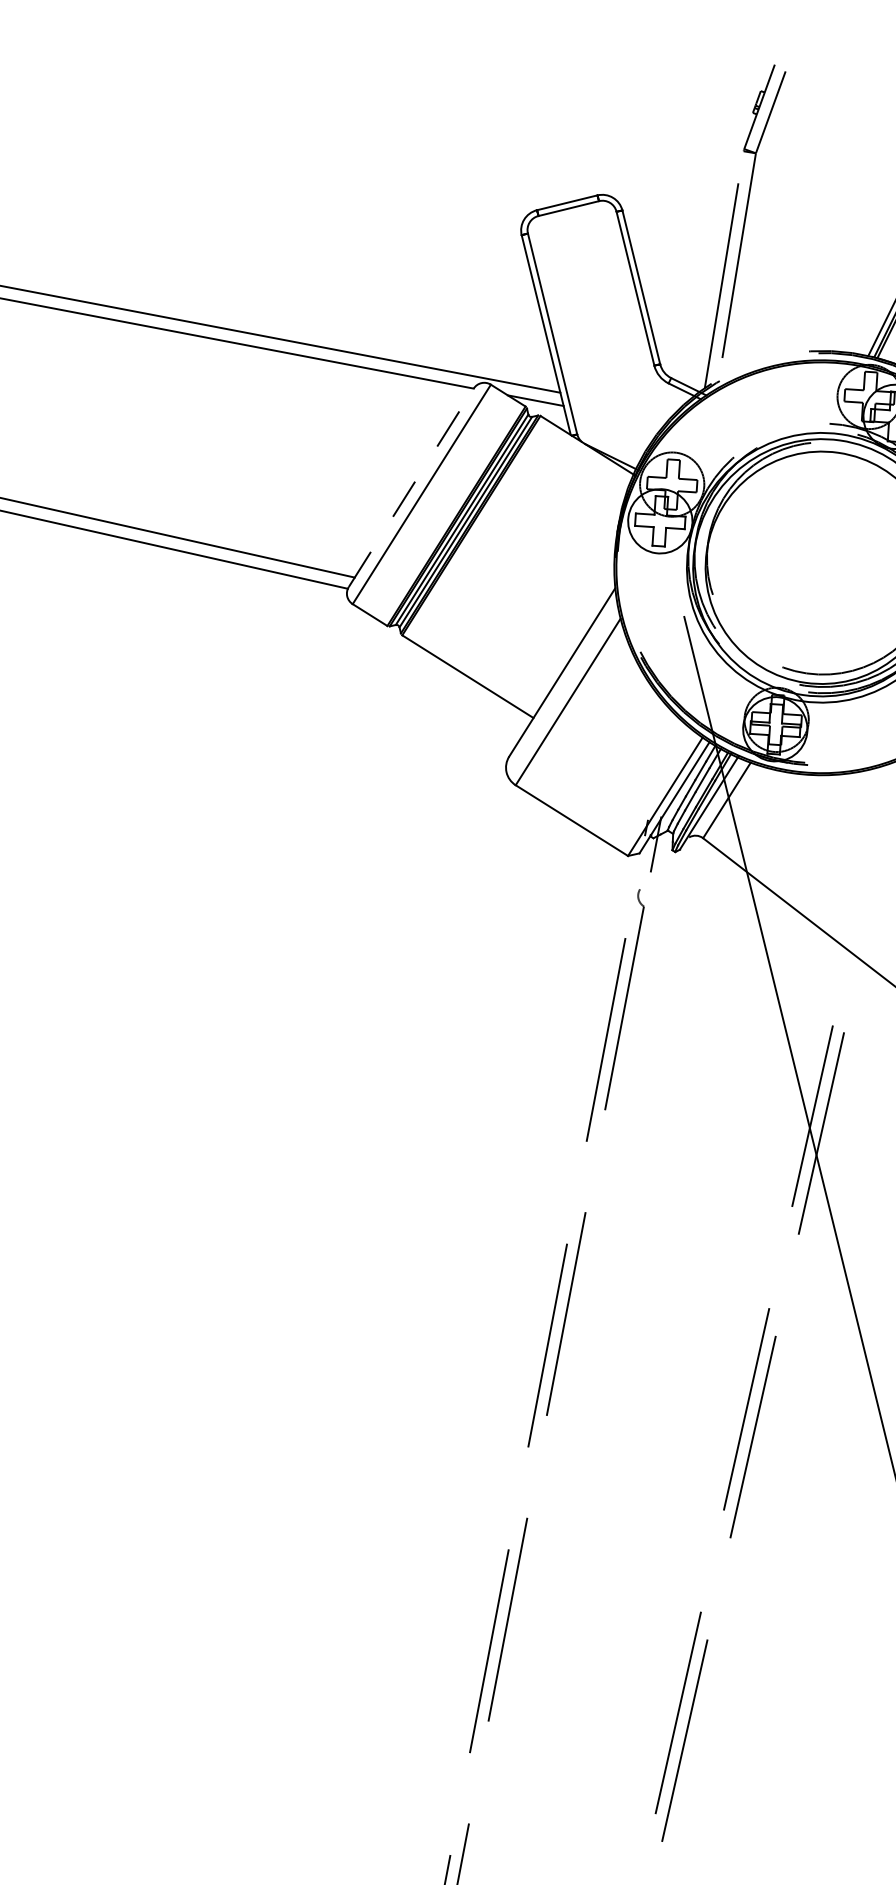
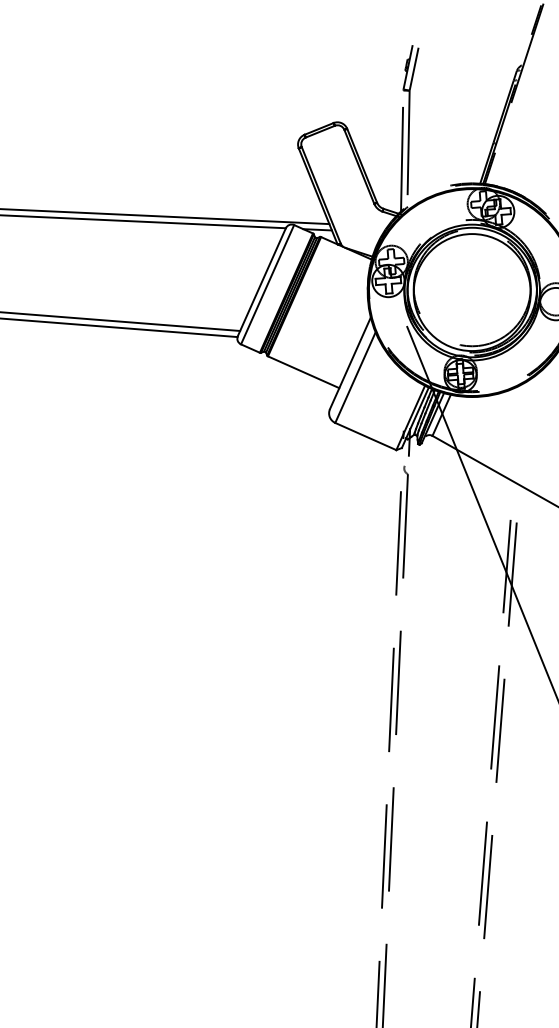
line: (412, 486) -> (262, 281), dashed -> solid

